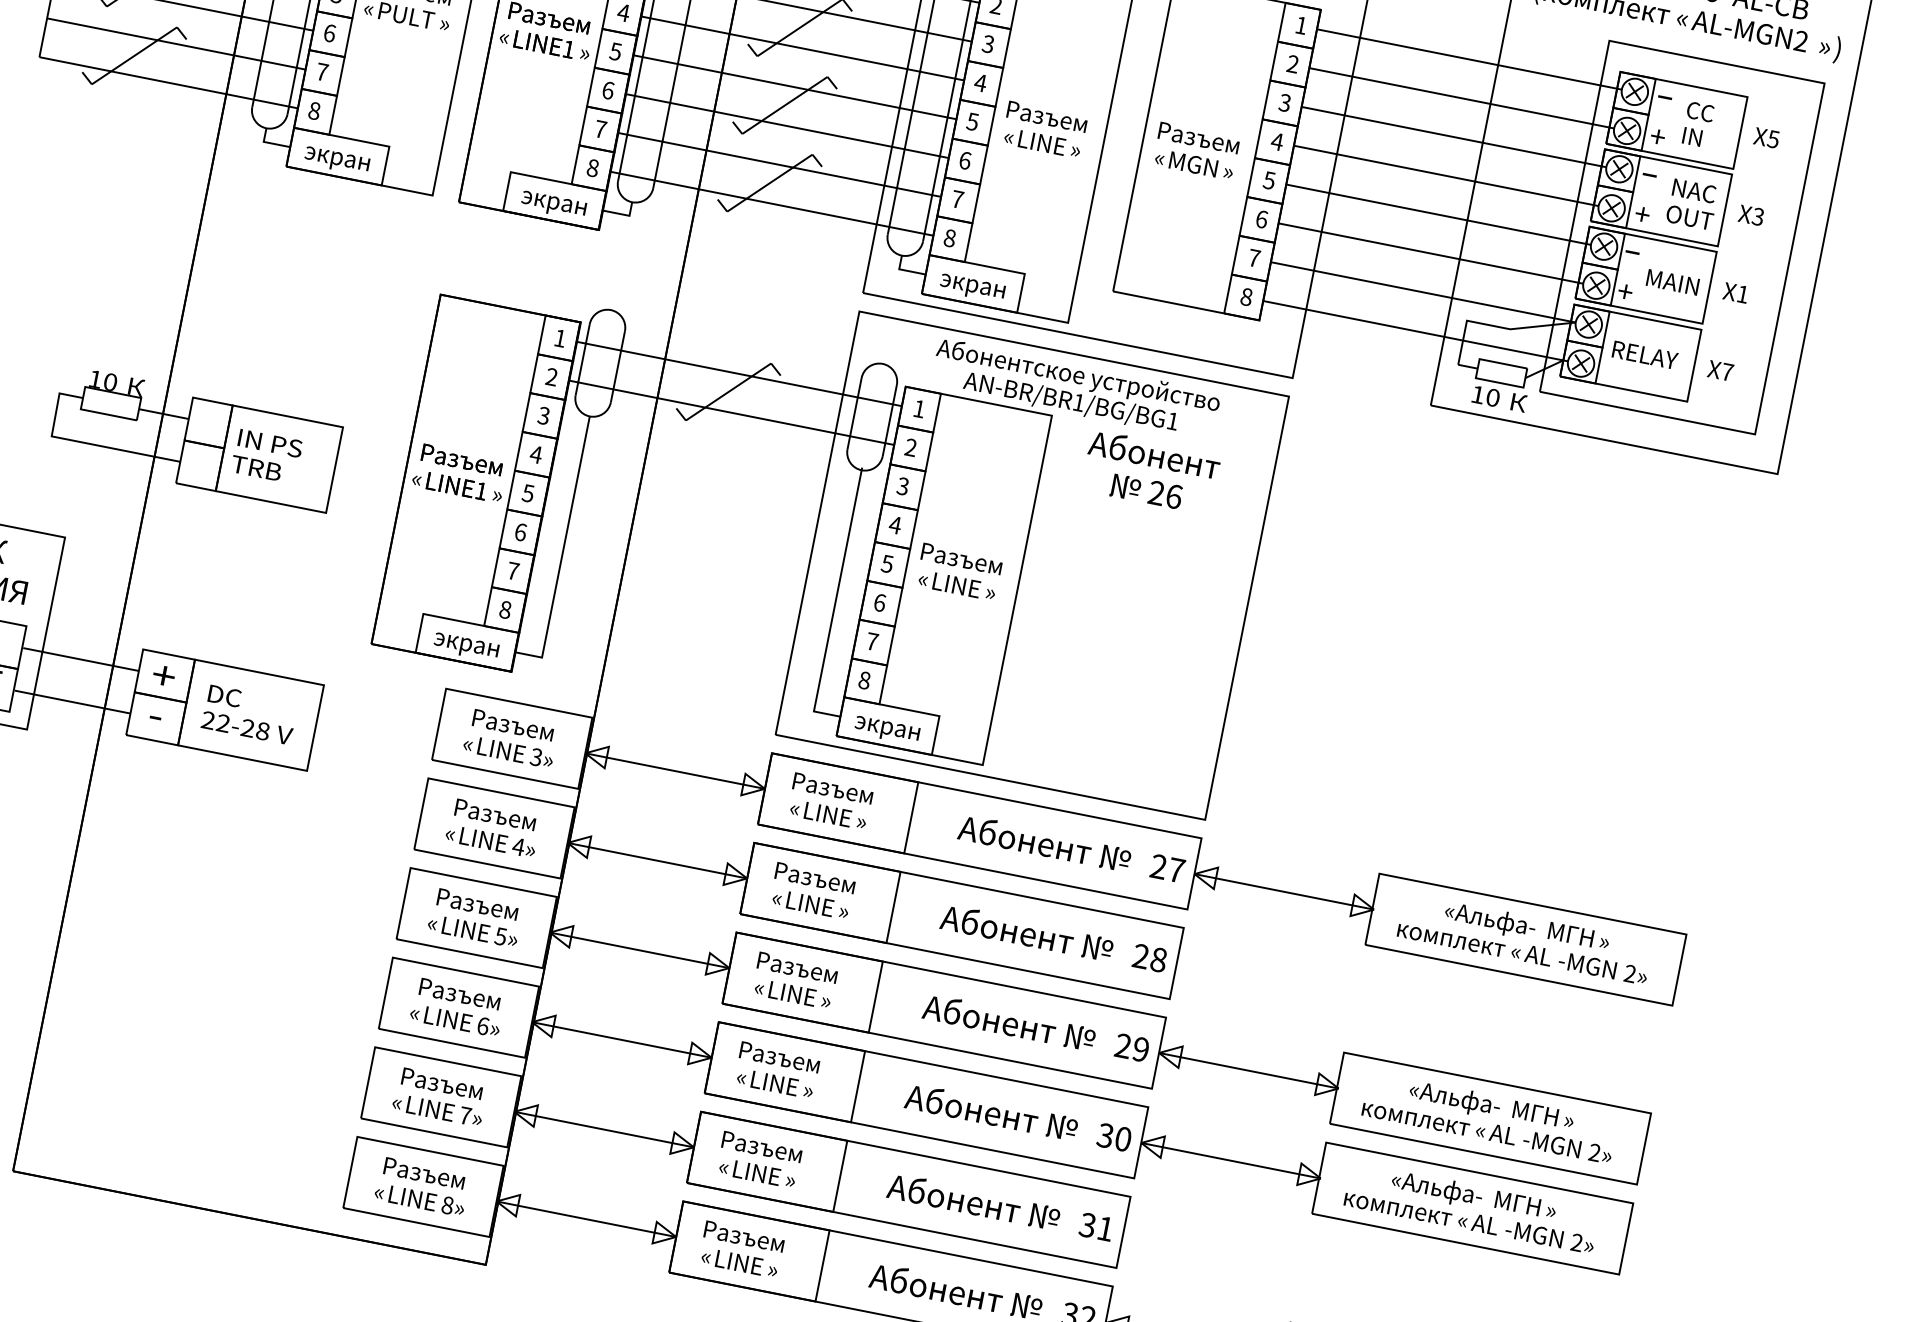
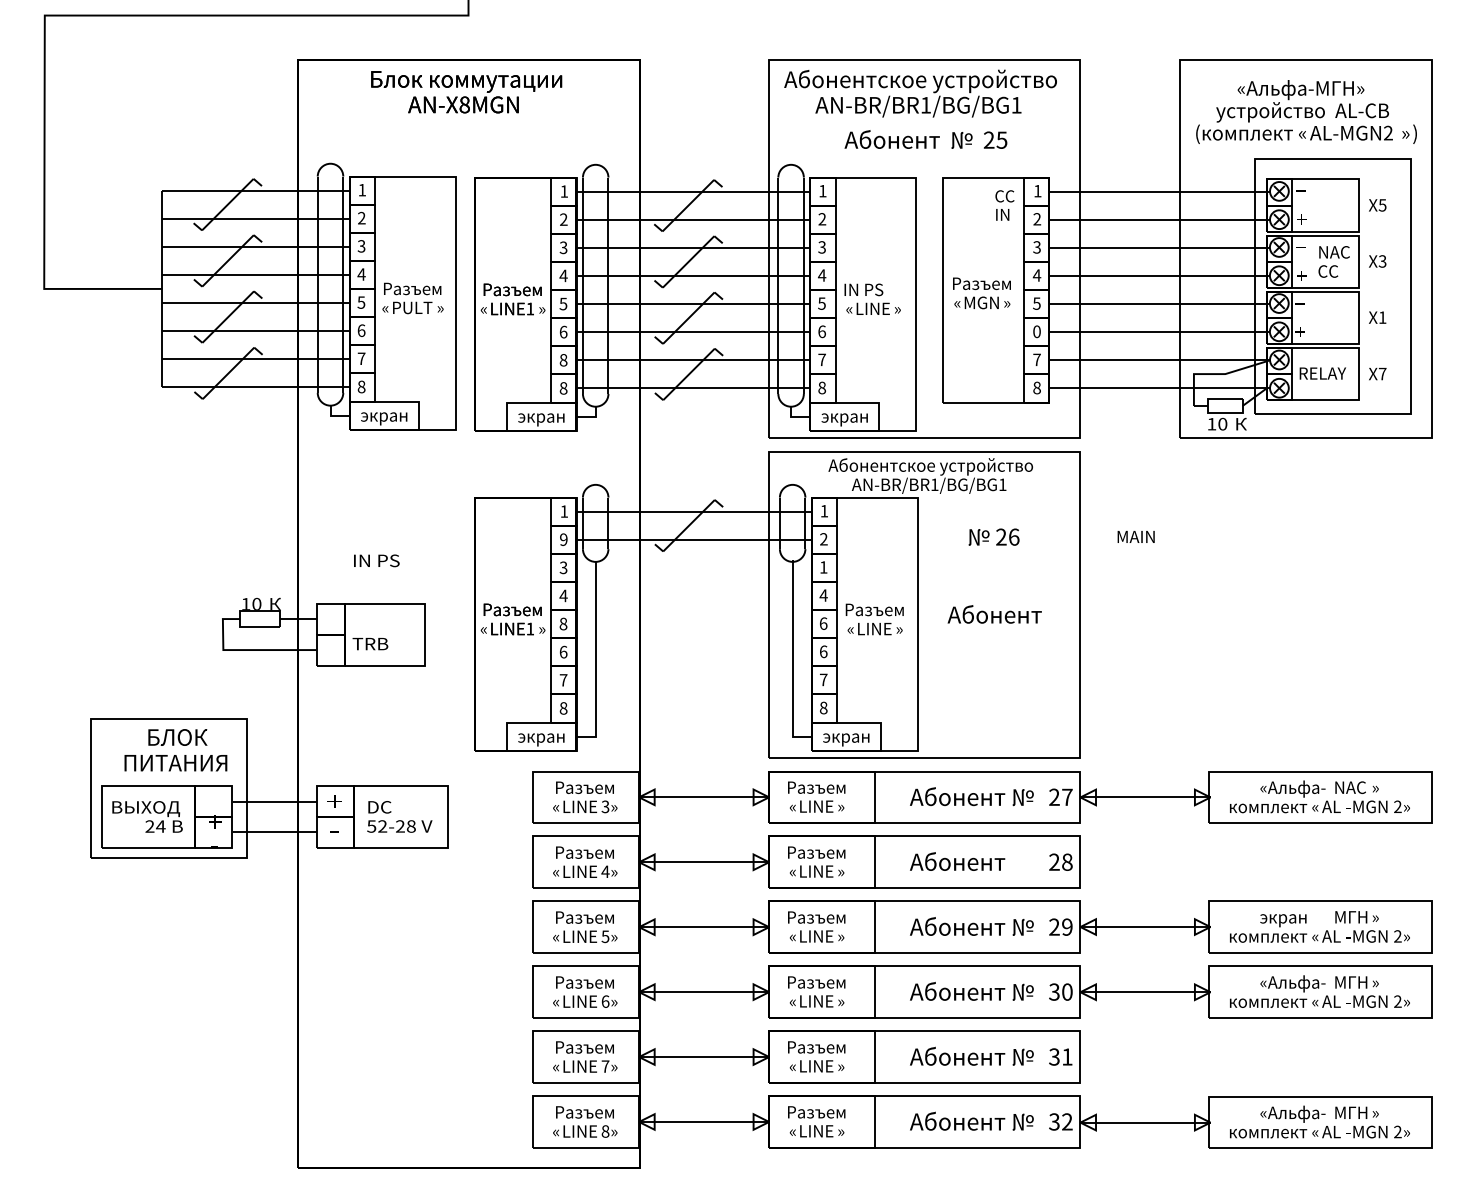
text: (1047, 116) -> (873, 289), Разъем -> IN PS
text: (1697, 124) -> (1004, 205), moved
text: (600, 129) -> (563, 360), 7 -> 8
text: (1690, 217) -> (1335, 271), OUT -> CC
text: (1261, 218) -> (1036, 331), 6 -> 0
text: (1672, 281) -> (1135, 536), moved
text: (551, 378) -> (563, 540), 2 -> 9
text: (270, 442) -> (376, 560), moved
text: (1154, 454) -> (994, 614), moved
text: (902, 486) -> (823, 567), 3 -> 1
text: (528, 492) -> (563, 623), 5 -> 8
text: (887, 563) -> (823, 623), 5 -> 6
text: (207, 720) -> (371, 826), 22-28 -> 52-28
text: (1572, 934) -> (1352, 787), МГН -> NAC
text: (1096, 948) -> (1022, 862), Абонент № -> Абонент
text: (1454, 1099) -> (1292, 918), «Альфа- -> экран

